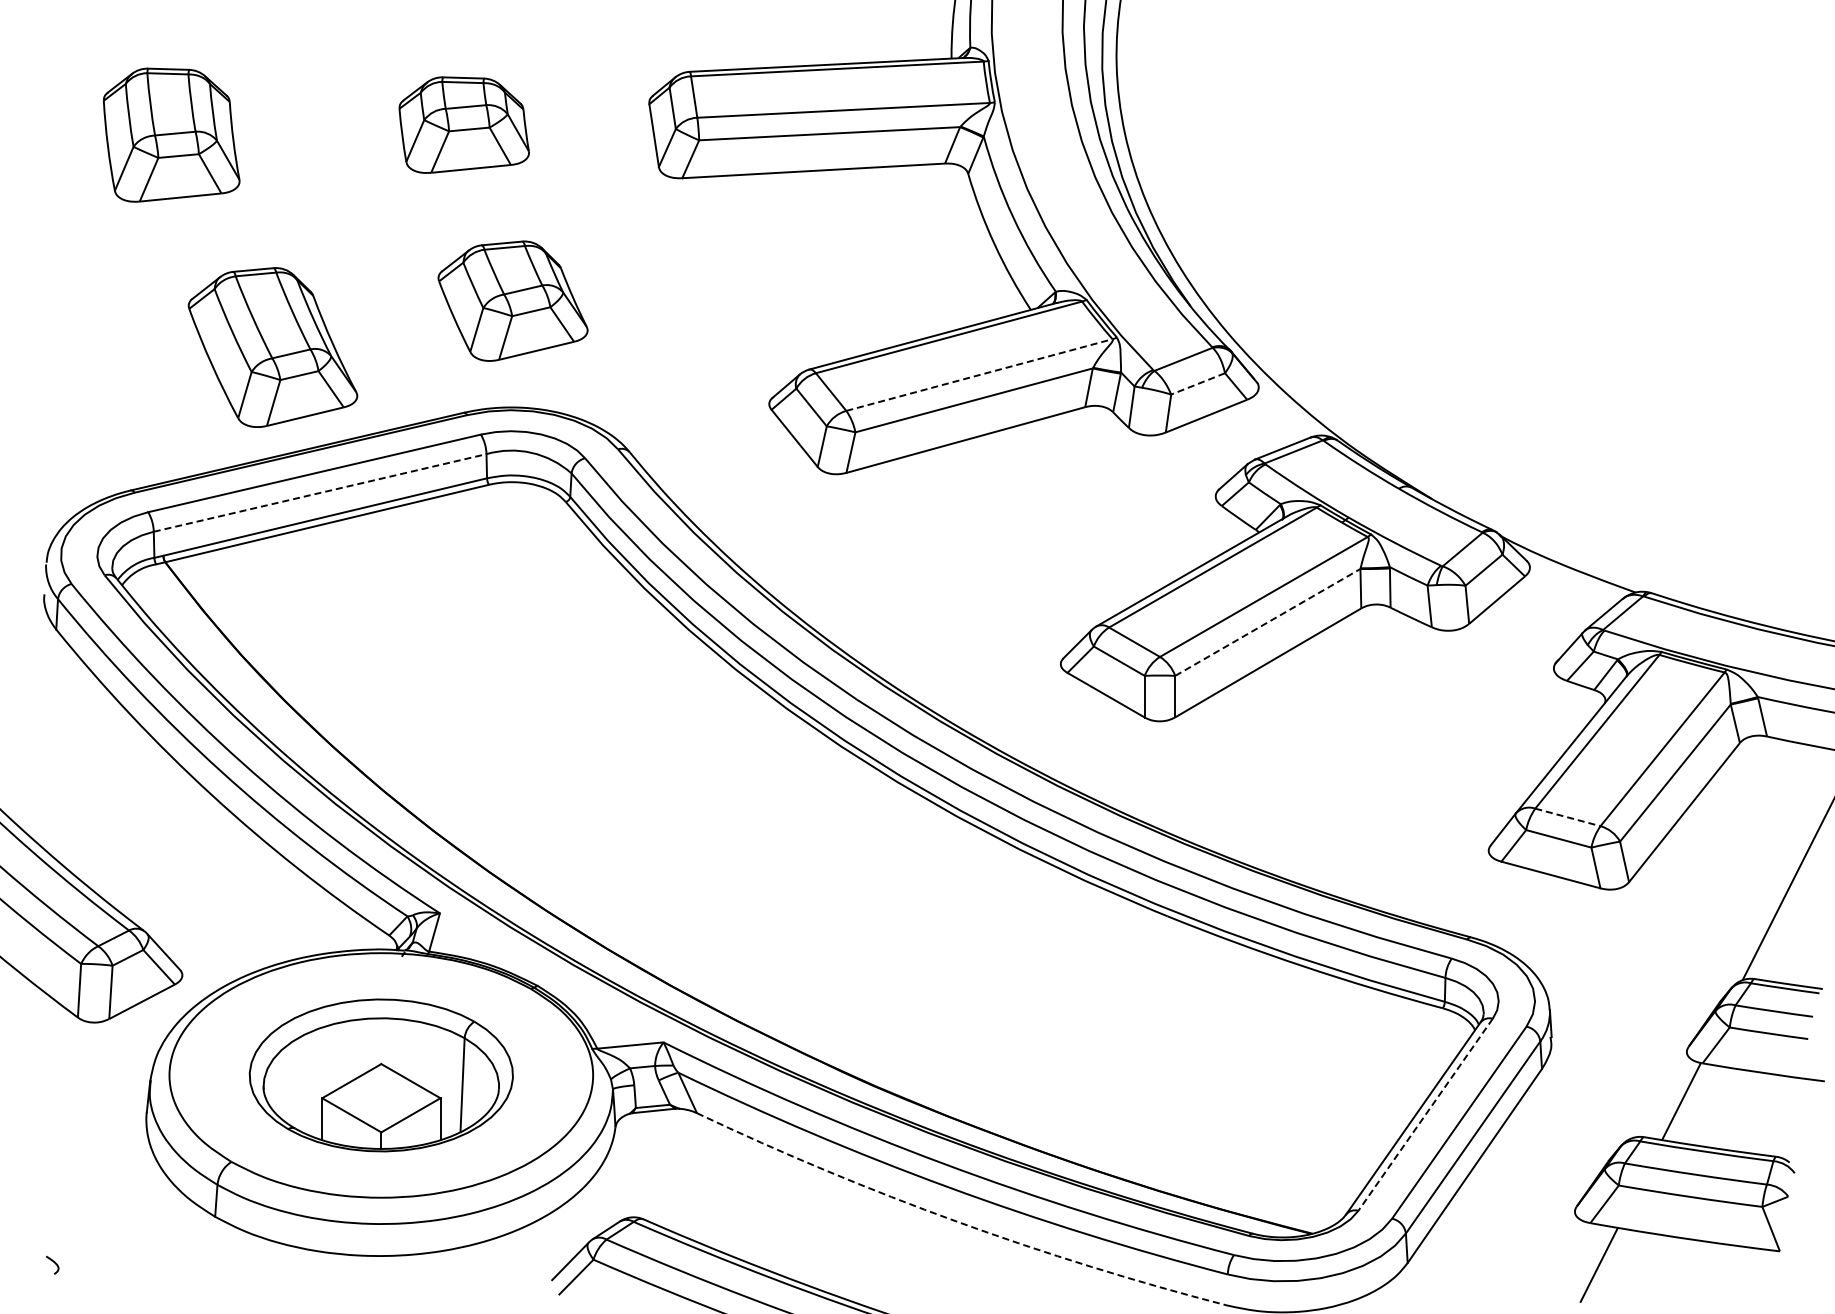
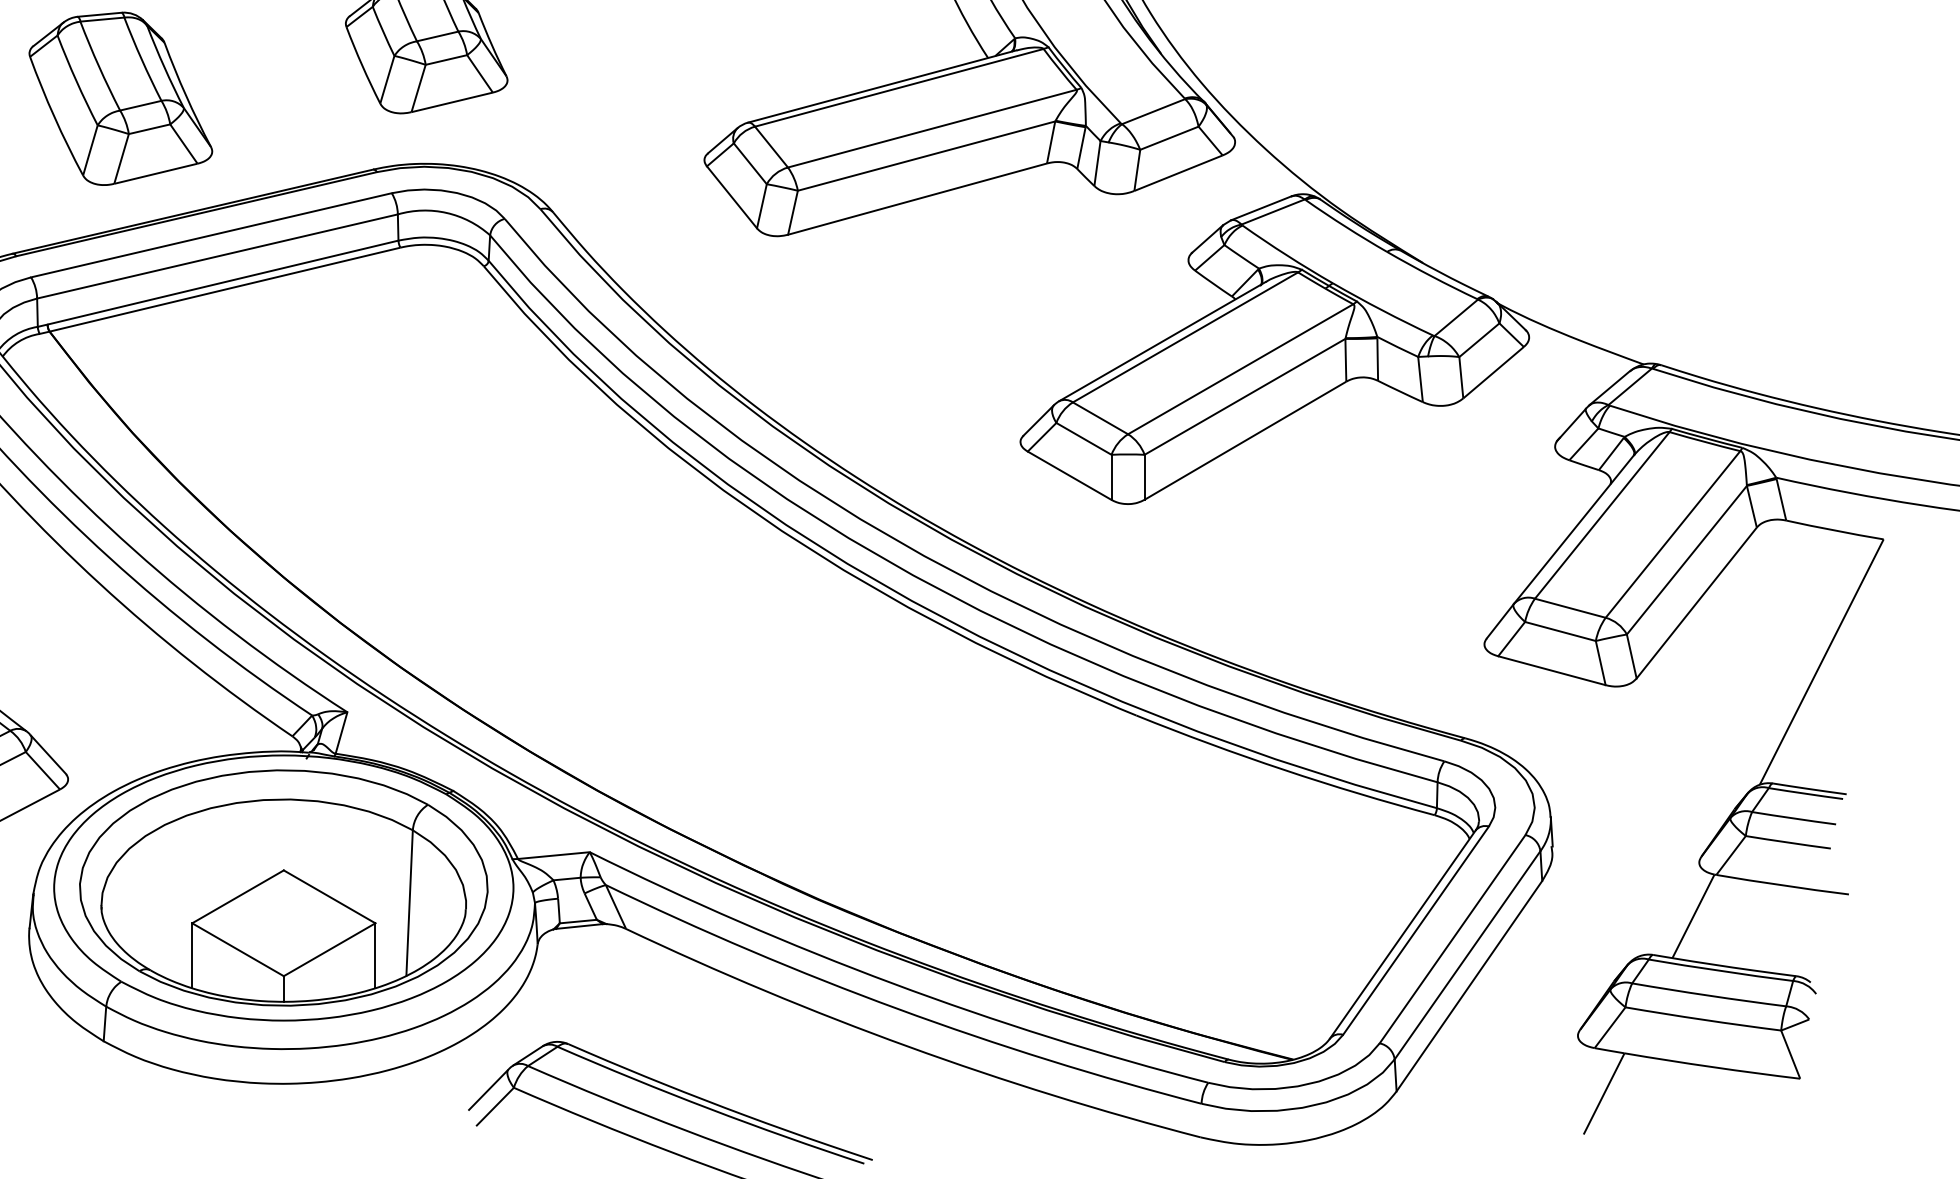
part: (272, 347) -> (120, 98), moved
line: (979, 375) -> (932, 129), dashed -> solid
line: (1198, 383) -> (1169, 137), dashed -> solid
line: (320, 492) -> (217, 255), dashed -> solid
line: (1267, 622) -> (1244, 396), dashed -> solid
line: (1567, 817) -> (1569, 608), dashed -> solid
part: (381, 1075) -> (284, 888), size x1.43
line: (1425, 1115) -> (1415, 931), dashed -> solid
arc: (957, 1221) -> (908, 1046), dashed -> solid

